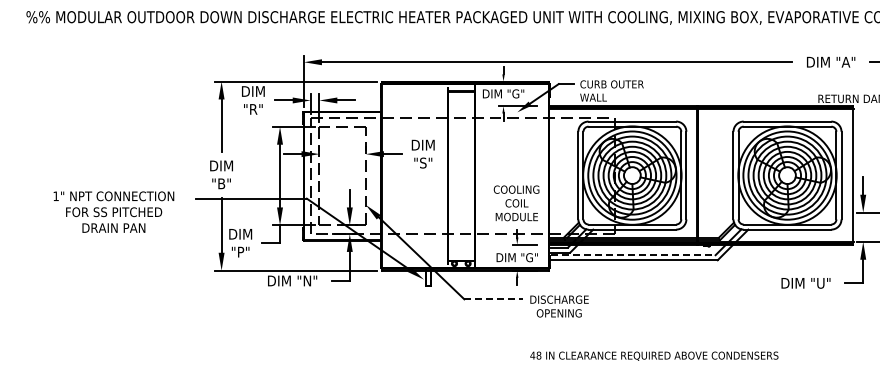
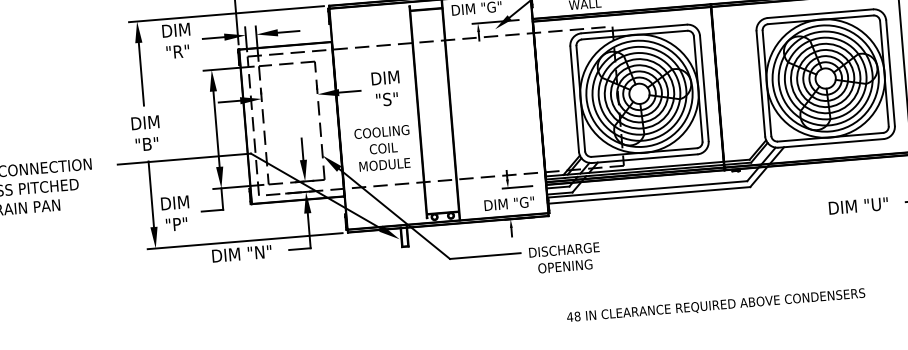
text: (516, 203) -> (383, 148), moved
line: (633, 255) -> (648, 189), dashed -> solid
line: (494, 299) -> (486, 256), dashed -> solid
text: (654, 355) -> (716, 304), moved

